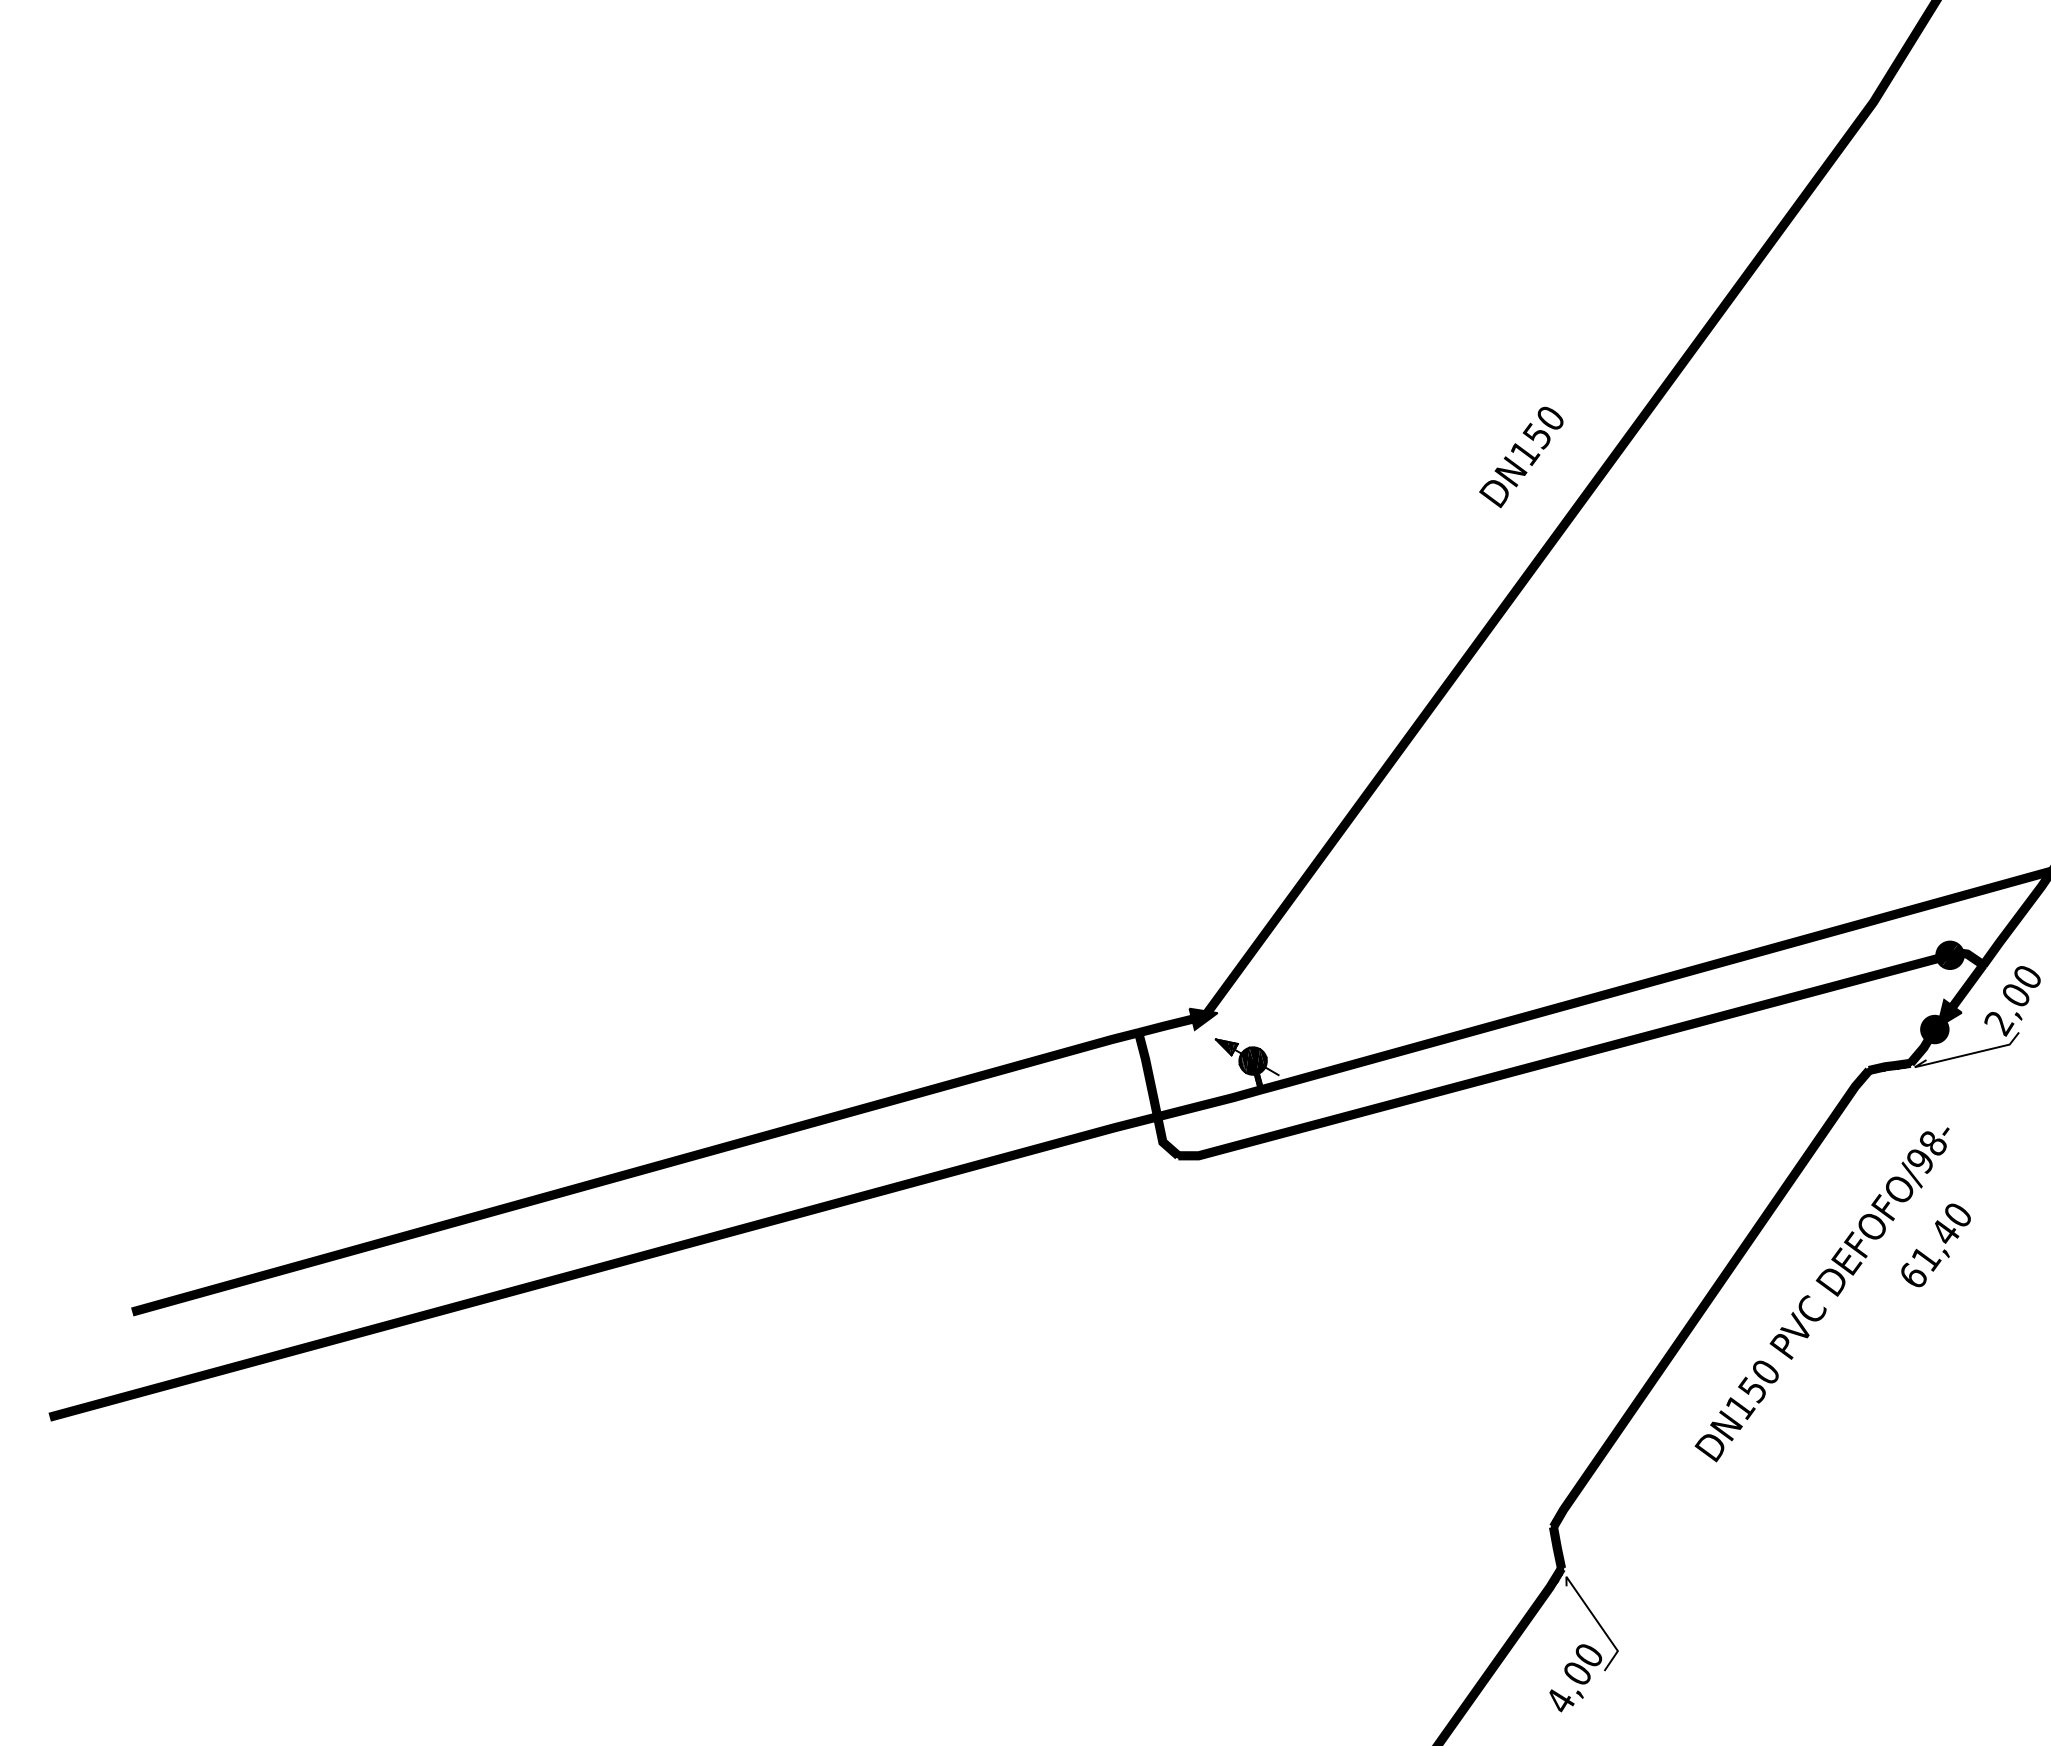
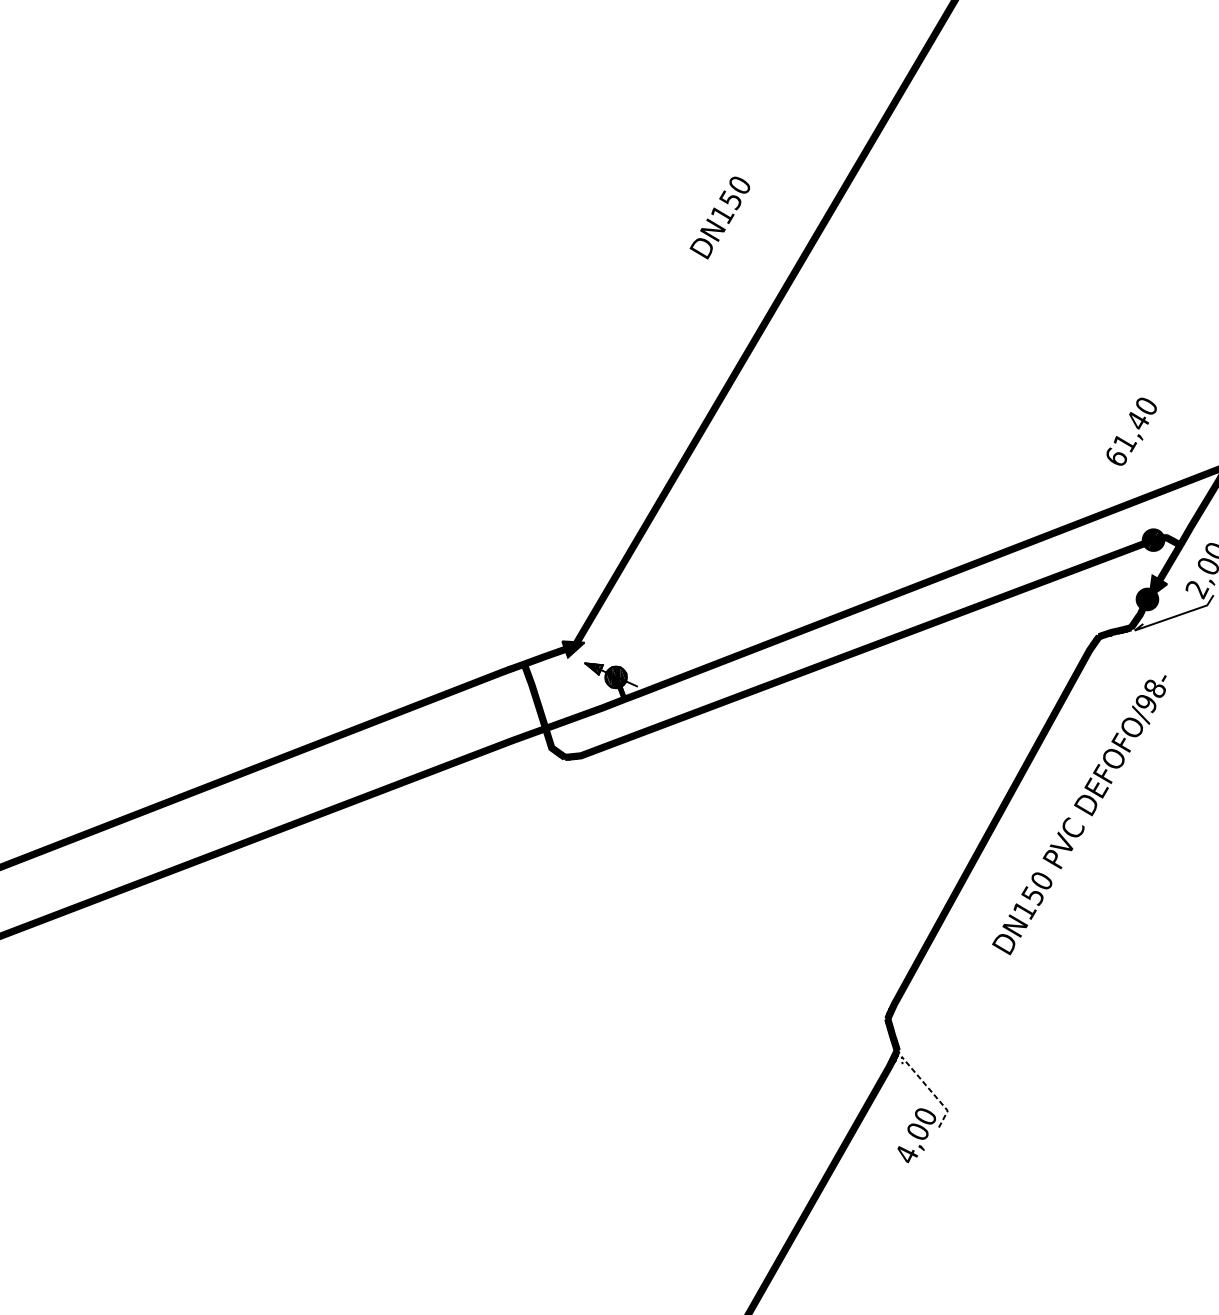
text: (1521, 457) -> (720, 218), moved
text: (1935, 1245) -> (1131, 431), moved
line: (1595, 1619) -> (927, 1087), solid -> dashed

